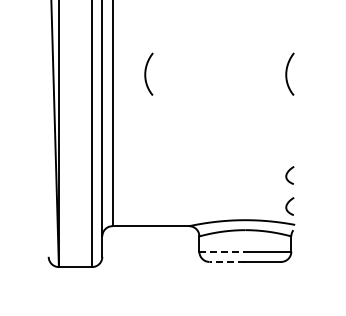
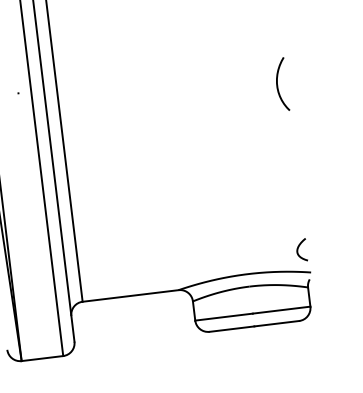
curve: (146, 73) -> (102, 105), removed
curve: (287, 175) -> (294, 211), removed
line: (222, 251) -> (224, 316), dashed -> solid
line: (227, 261) -> (231, 328), dashed -> solid

